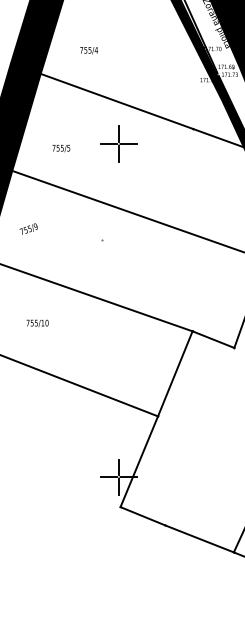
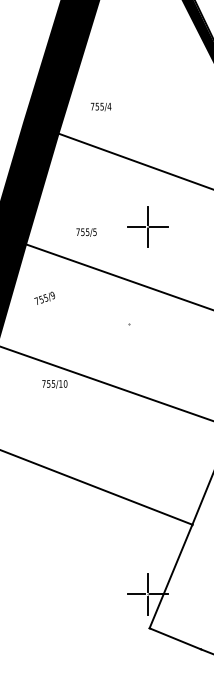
text: (89, 50) -> (101, 106), moved
part: (118, 143) -> (147, 226), moved
text: (61, 148) -> (86, 232), moved
text: (28, 228) -> (44, 297), moved
text: (37, 323) -> (54, 384), moved

